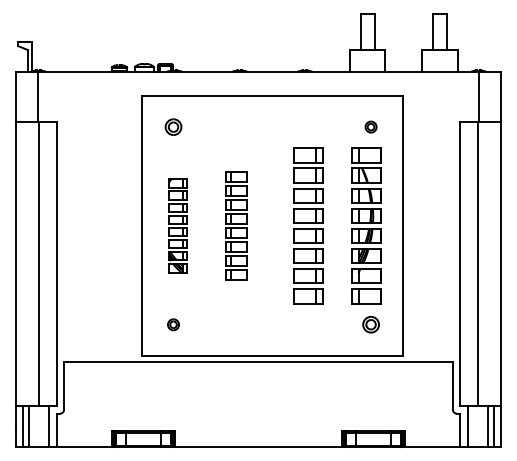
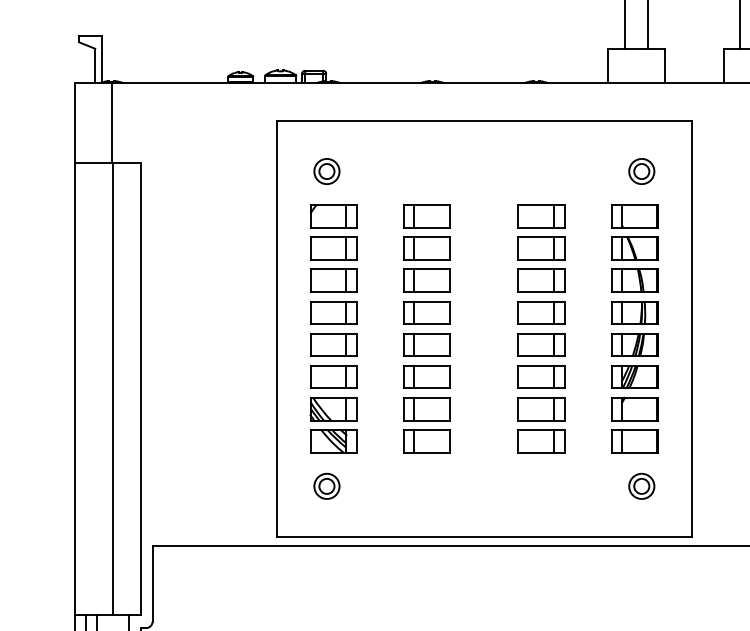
part: (370, 126) -> (640, 170), size x1.43
part: (177, 225) -> (333, 328), size x1.67
part: (236, 225) -> (427, 328), size x1.43
part: (173, 324) -> (326, 486), size x1.43

